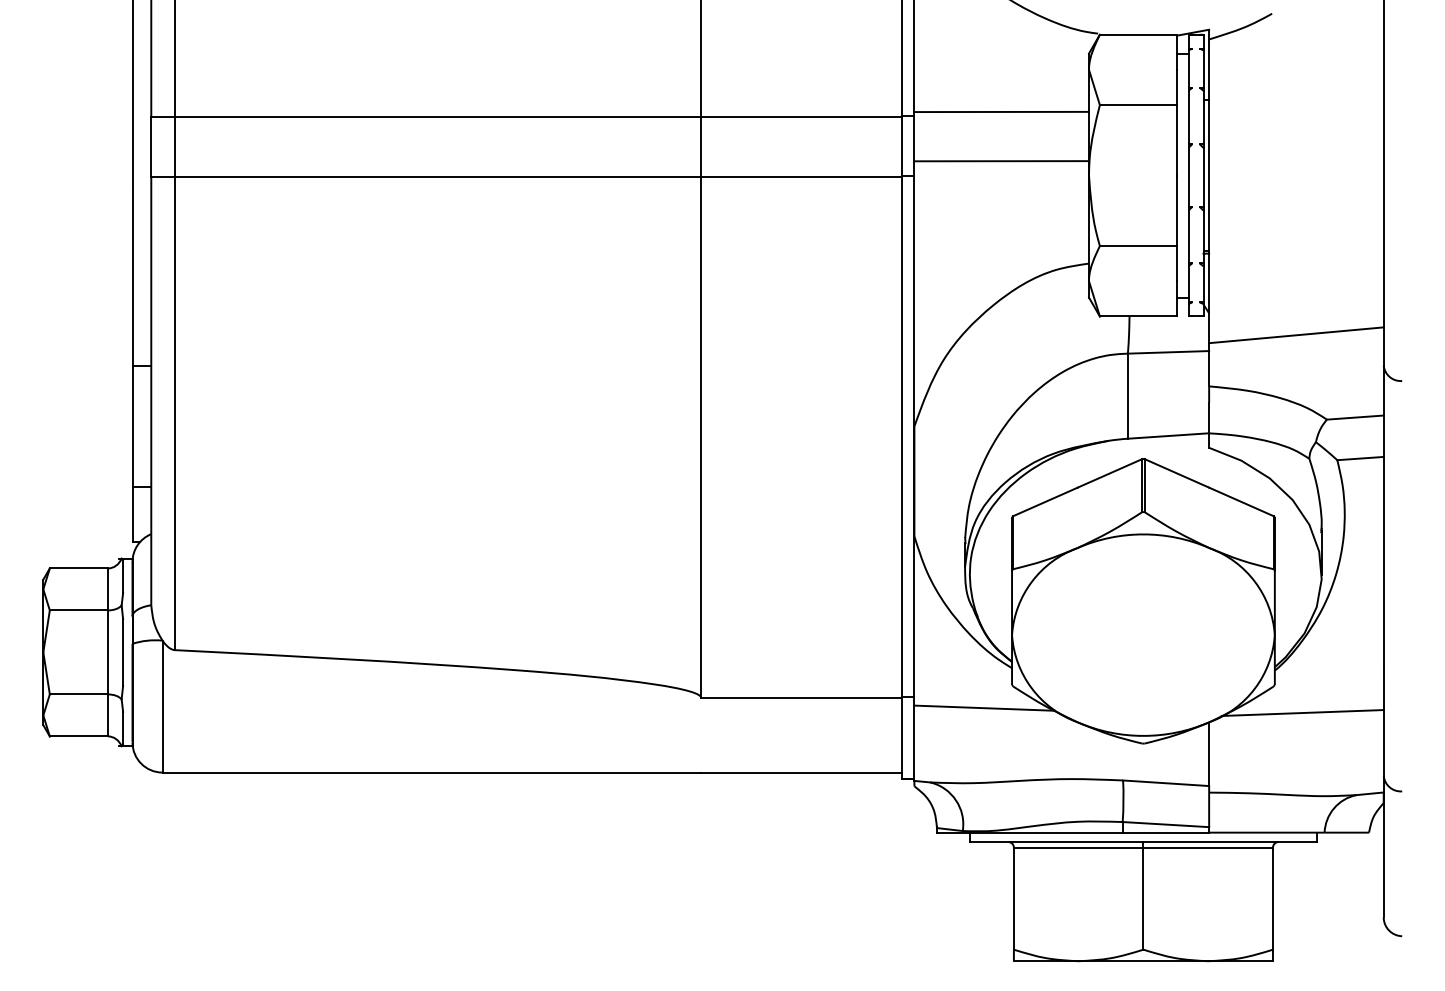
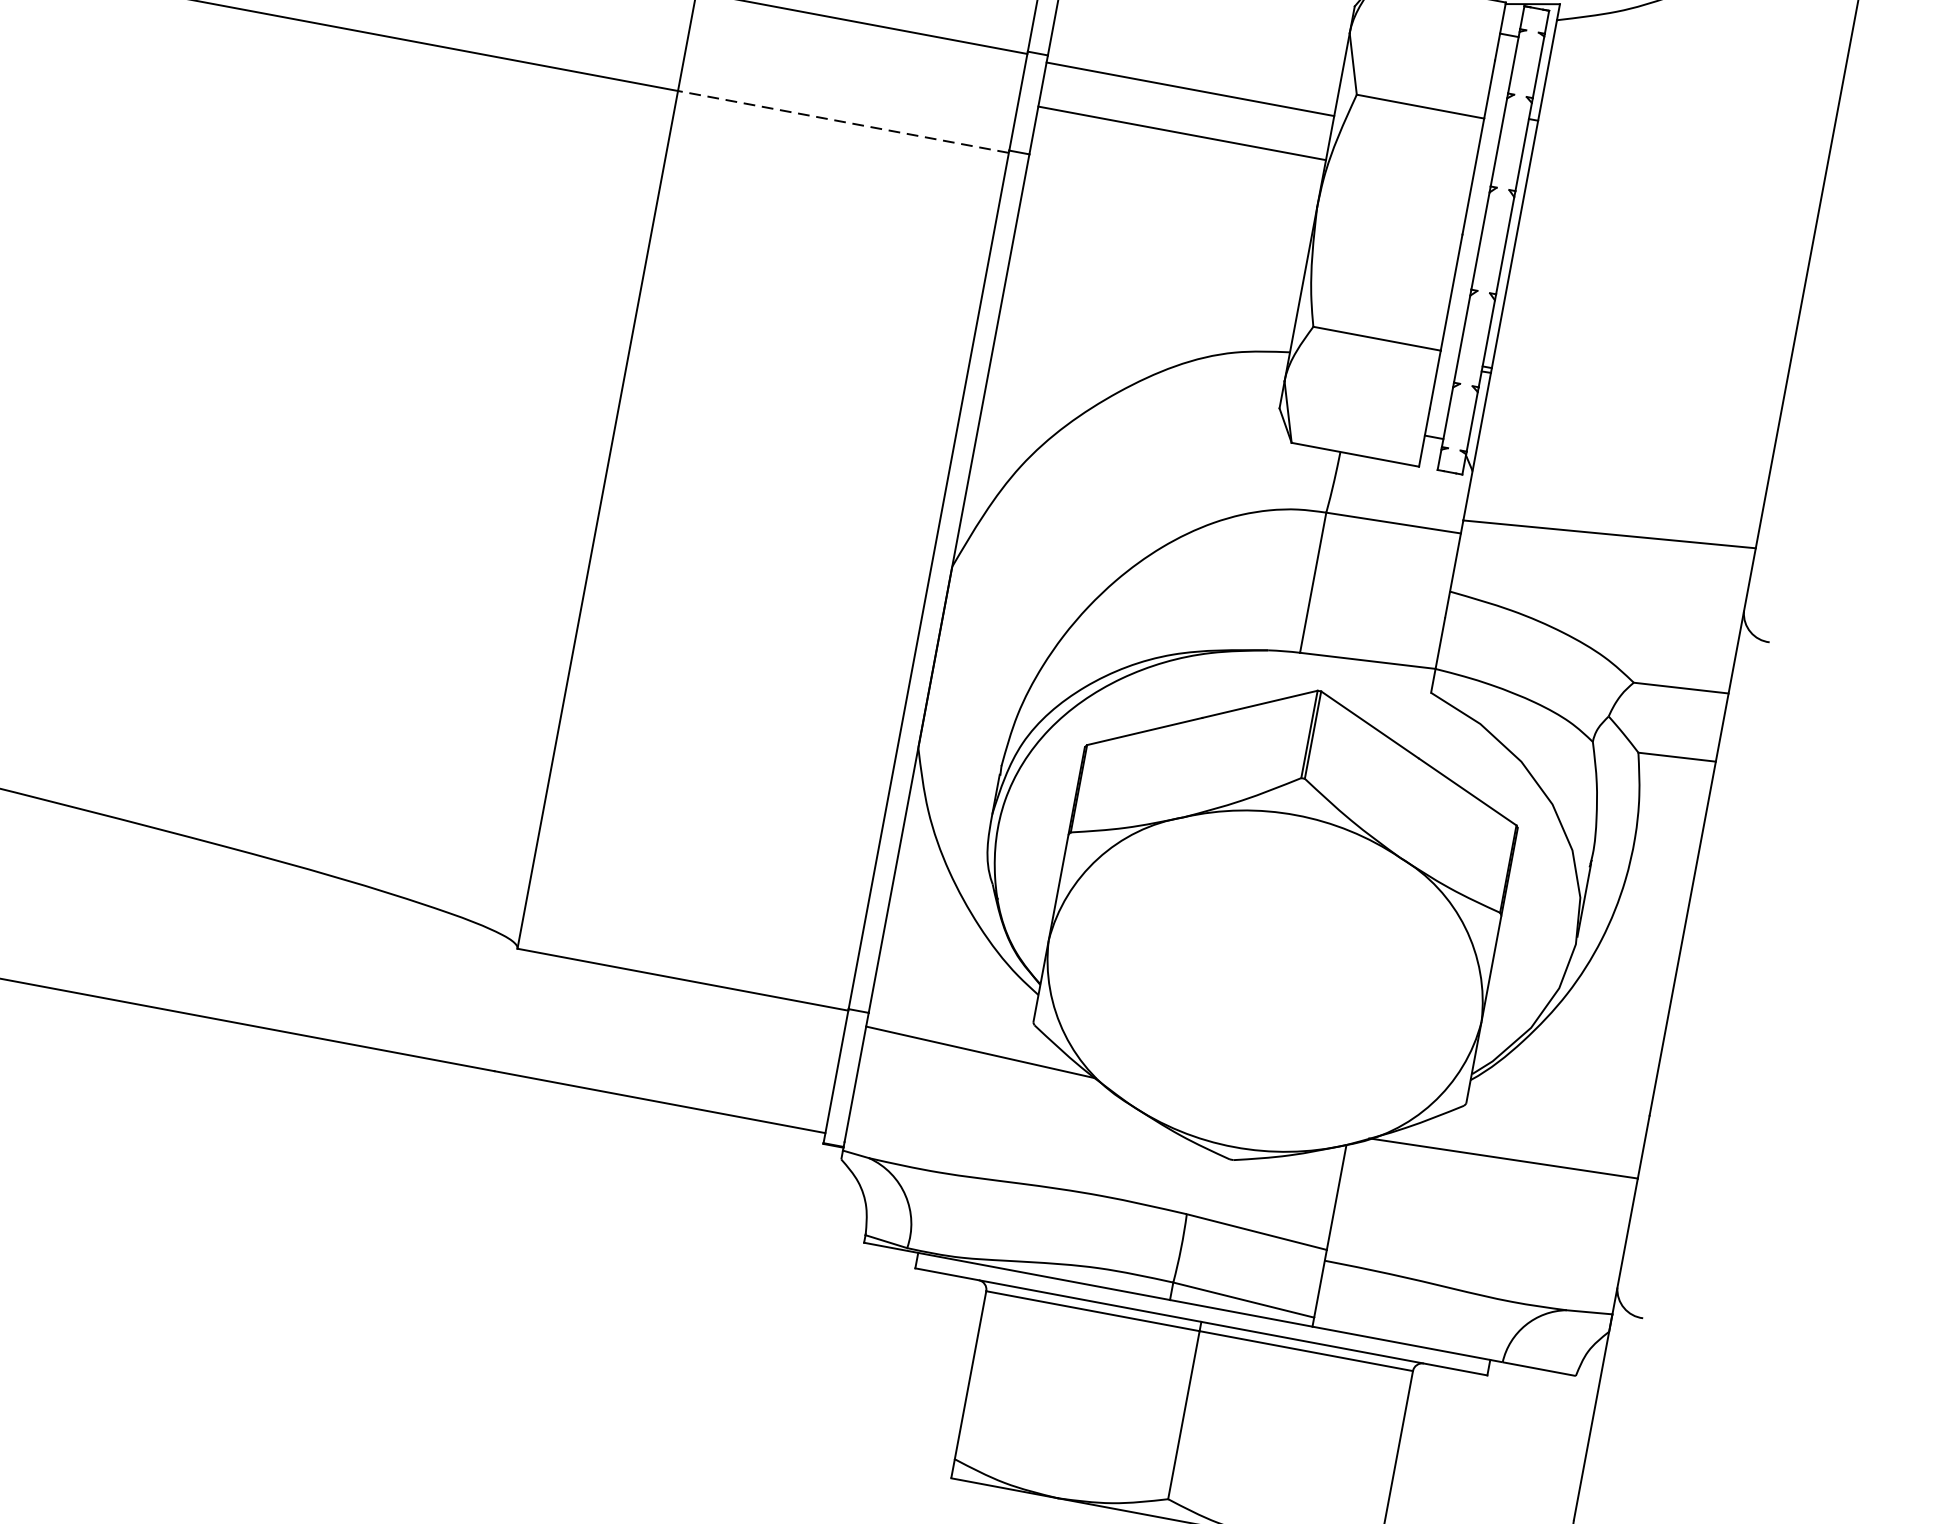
line: (1001, 111) -> (1181, 132), moved
line: (1001, 161) -> (1189, 89), moved
line: (801, 177) -> (843, 121), solid -> dashed

